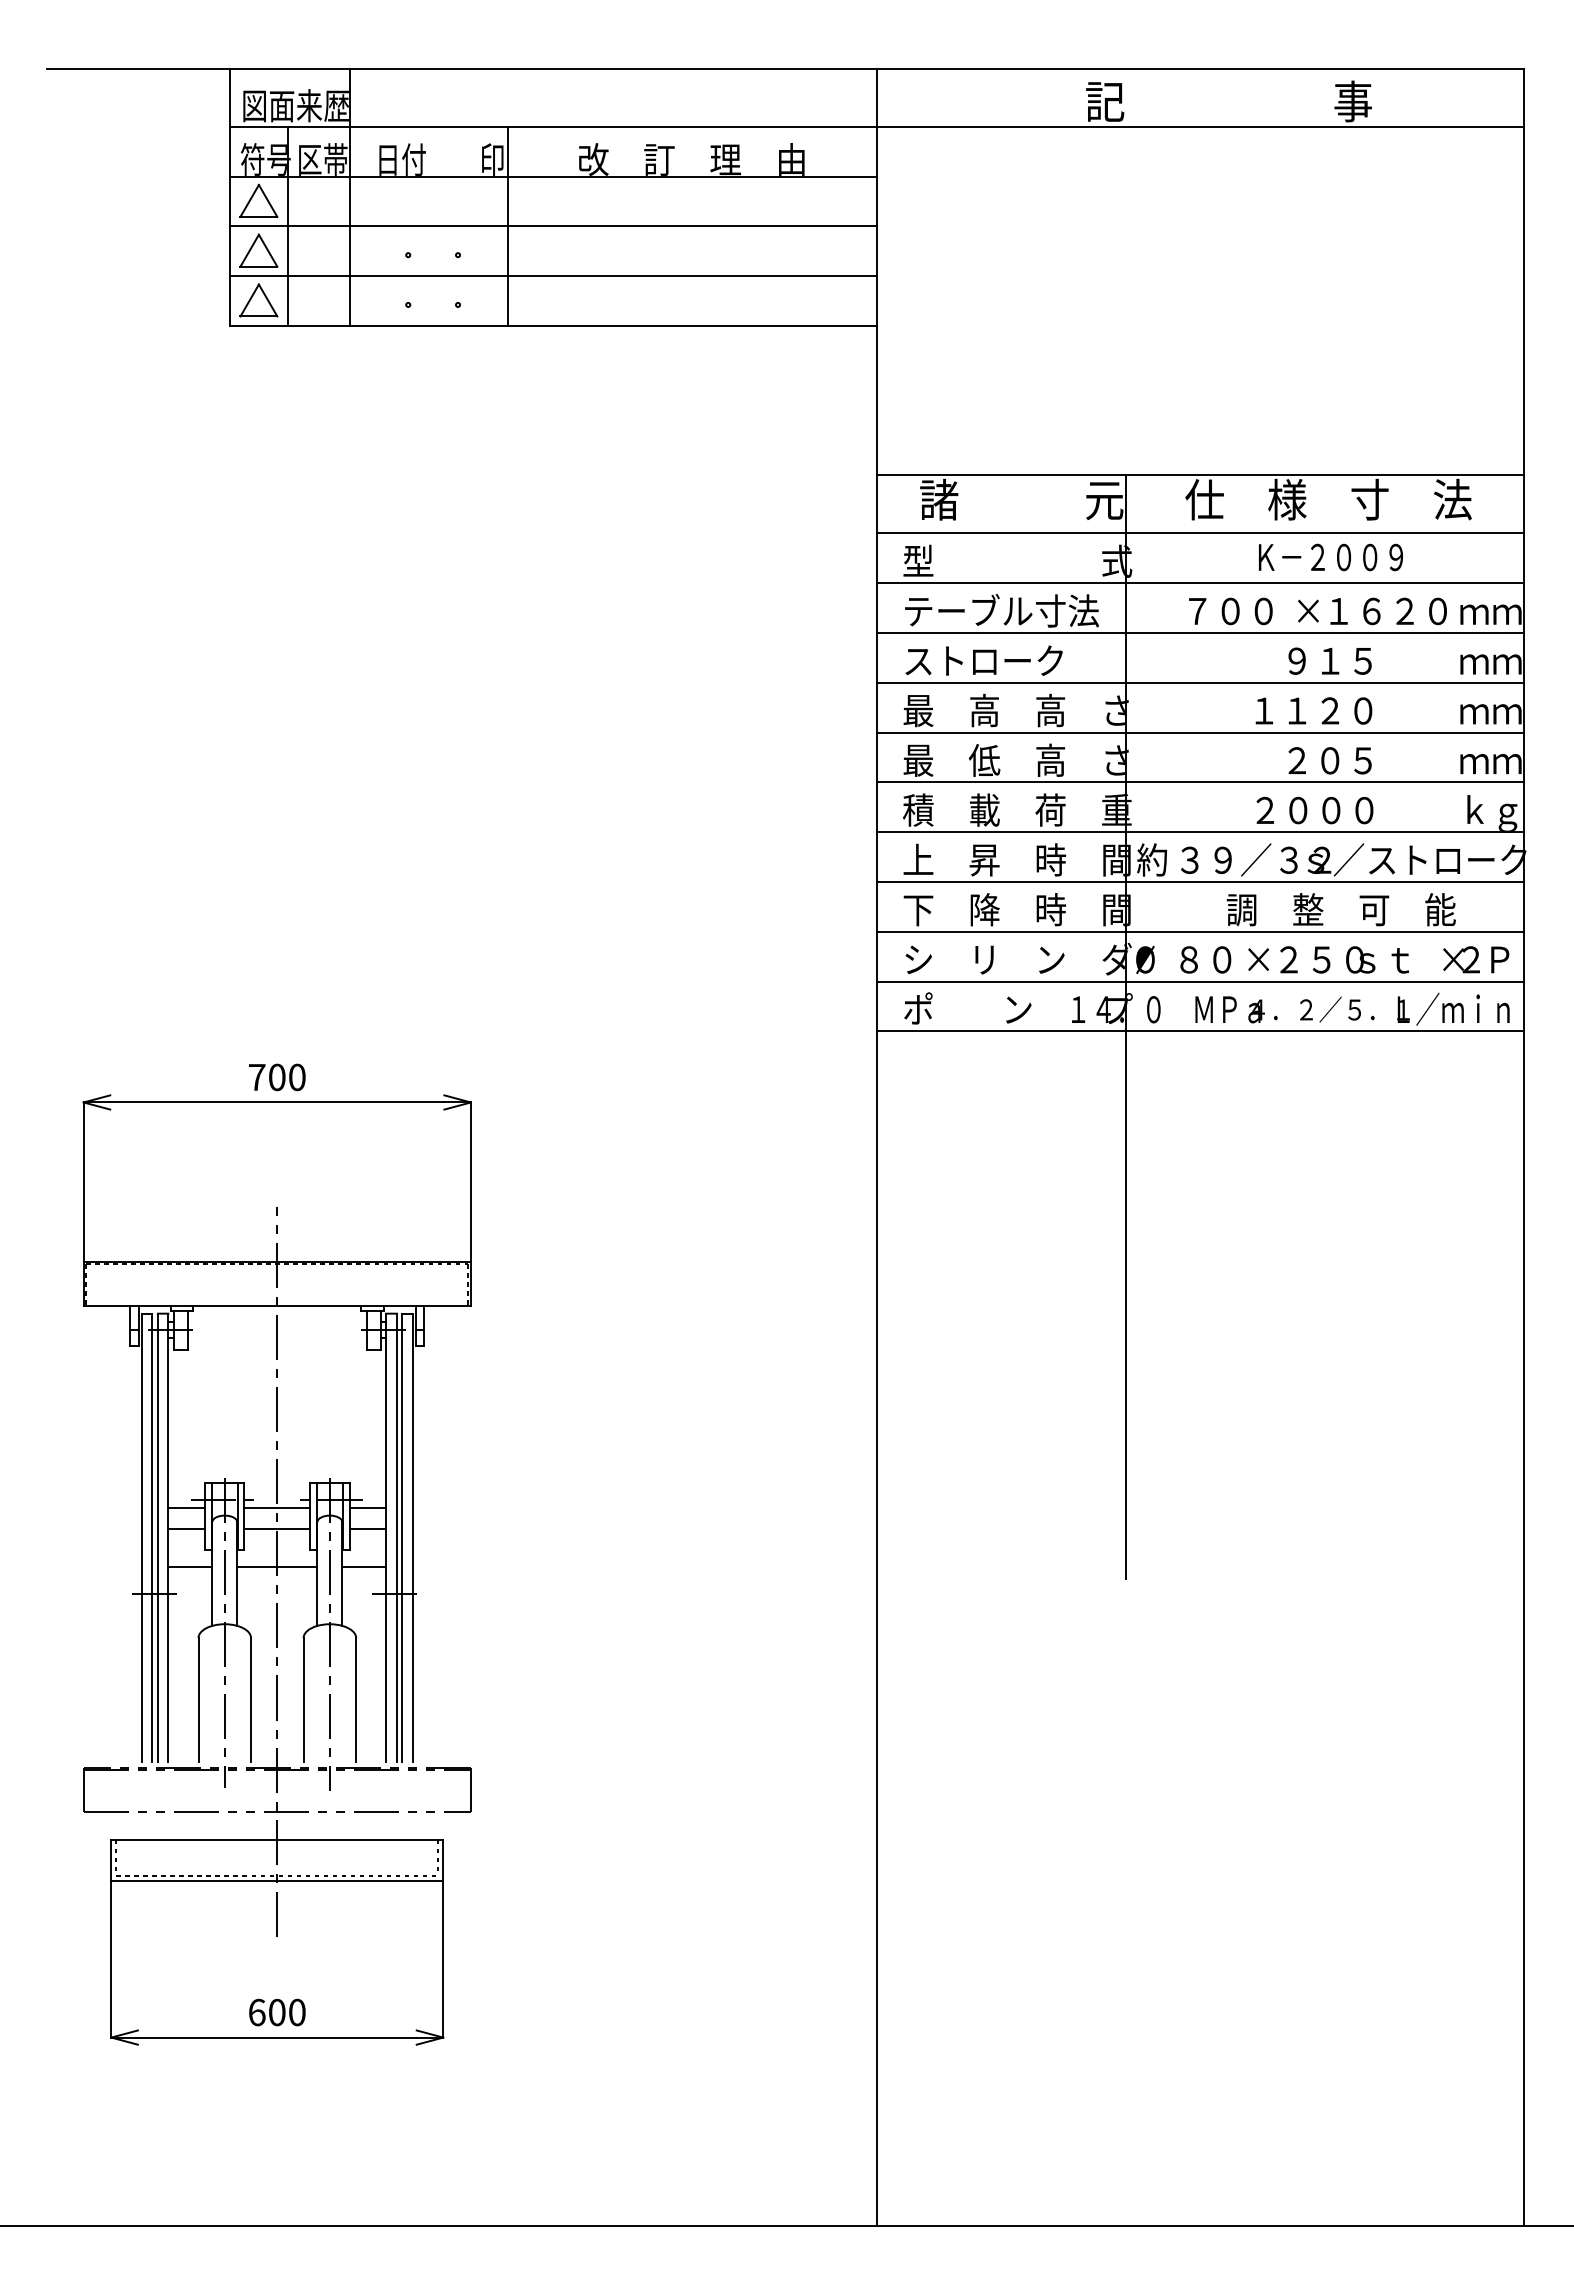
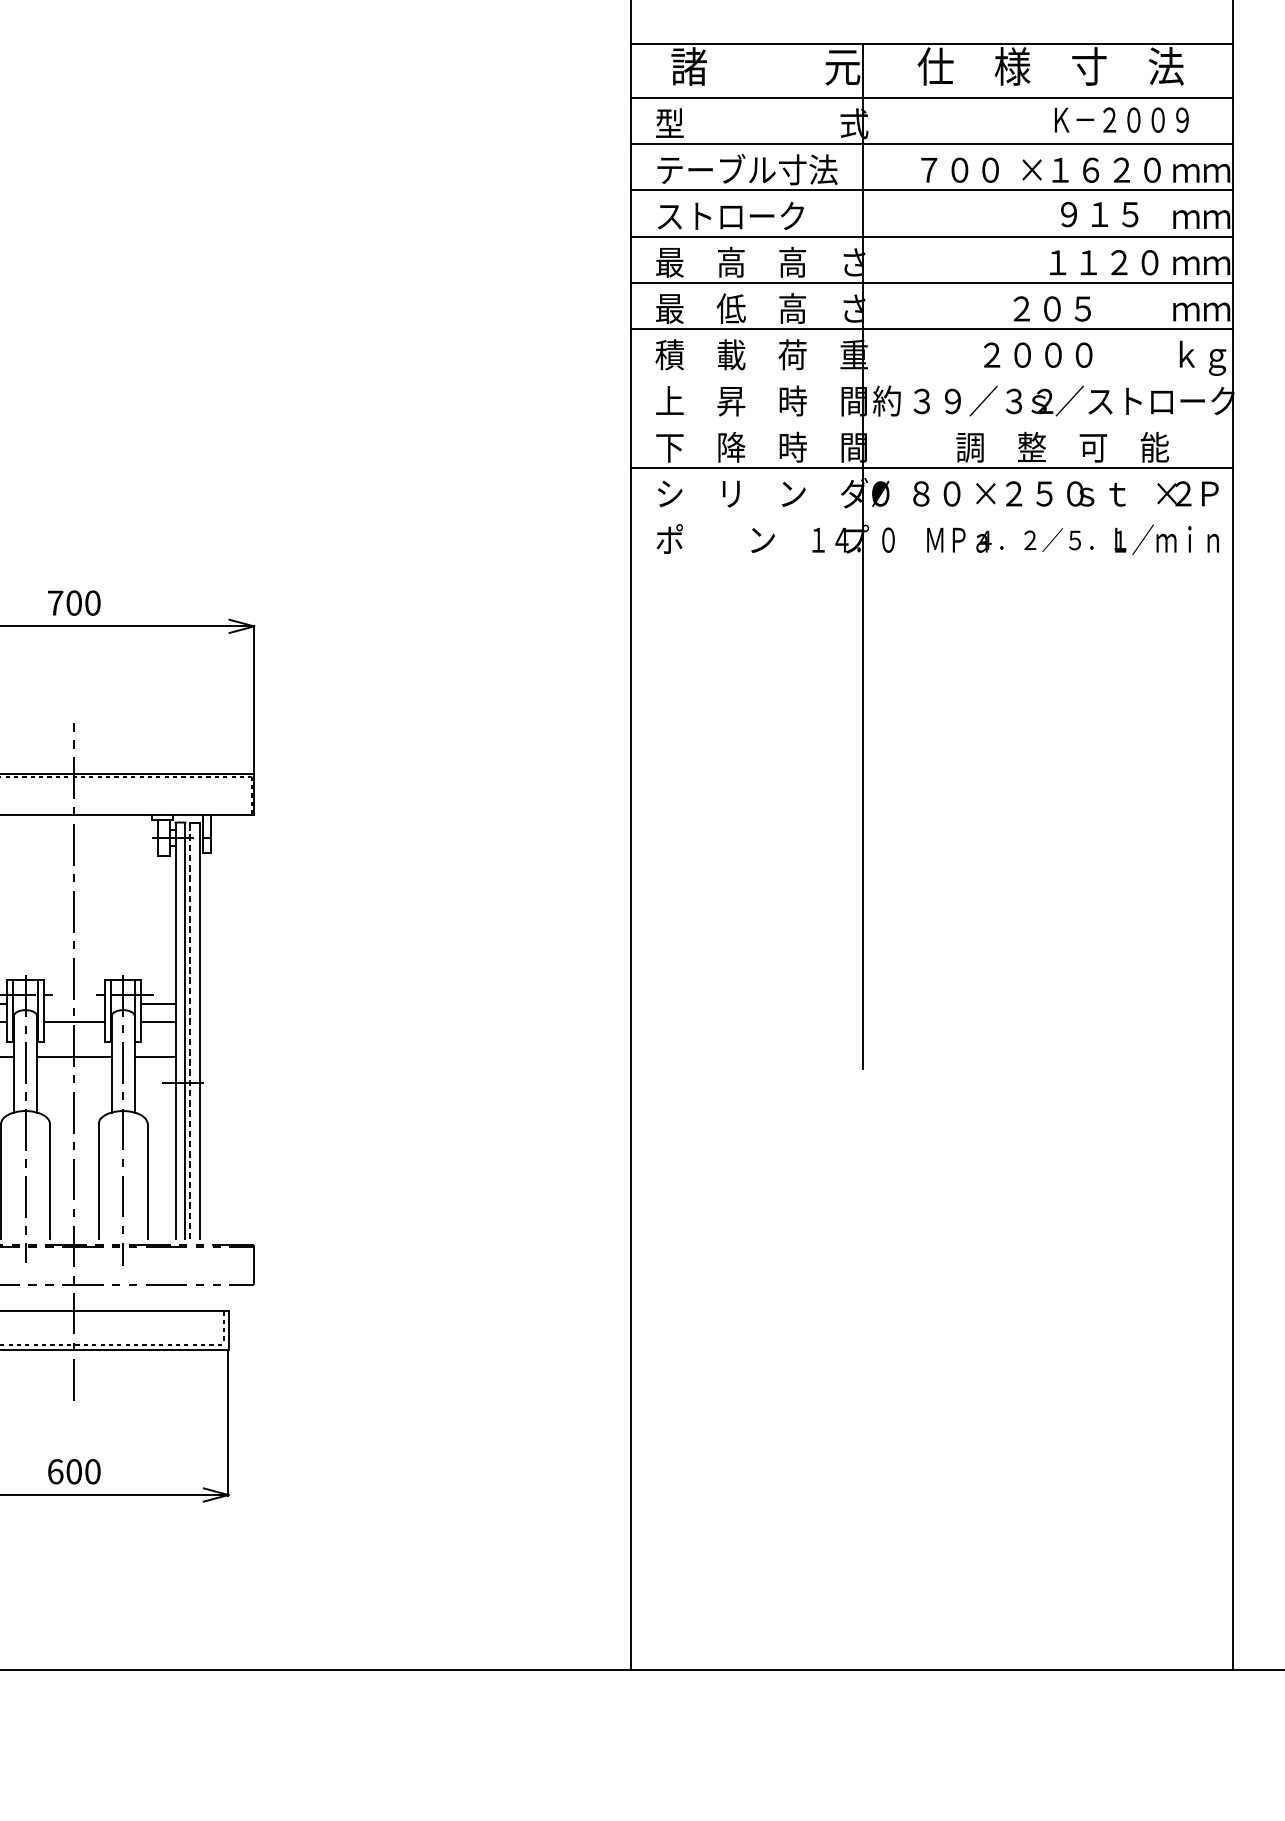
text: (1330, 557) -> (1121, 120), moved
text: (1329, 660) -> (1099, 213), moved
text: (1313, 710) -> (1103, 262), moved
line: (1200, 832) -> (931, 375), removed
line: (1200, 881) -> (931, 421), removed
line: (1200, 981) -> (931, 514), removed
line: (1200, 1031) -> (931, 560), removed
line: (277, 1508) -> (74, 1003), removed
line: (402, 1537) -> (190, 1030), solid -> dashed

